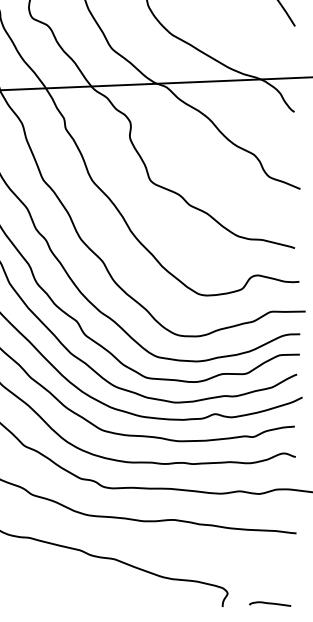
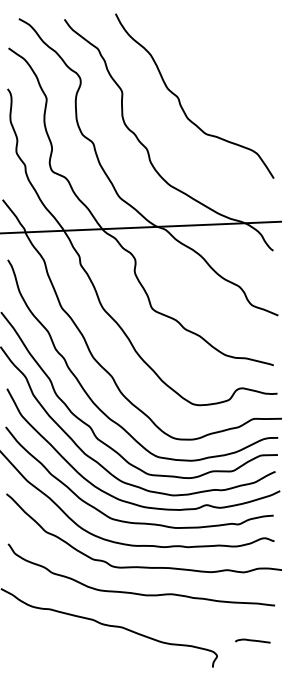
curve: (269, 603) -> (252, 640), moved

